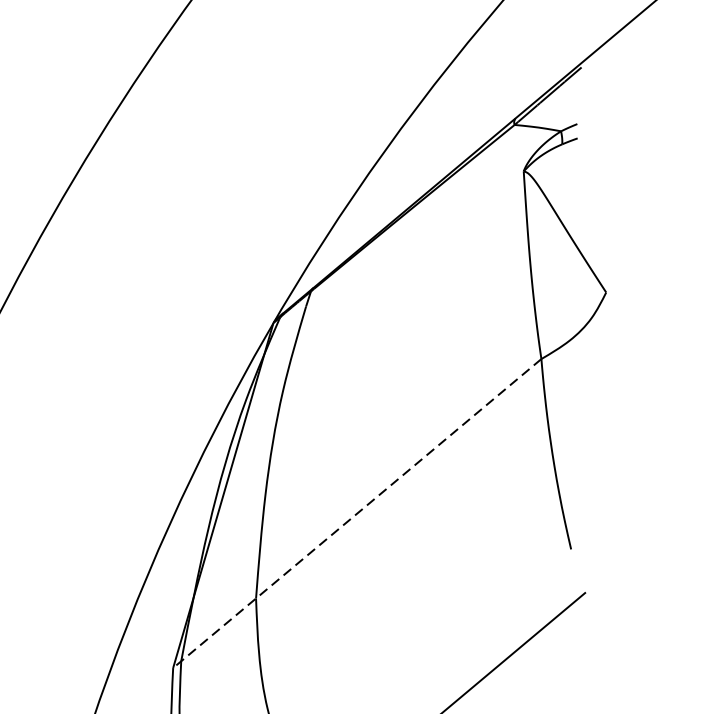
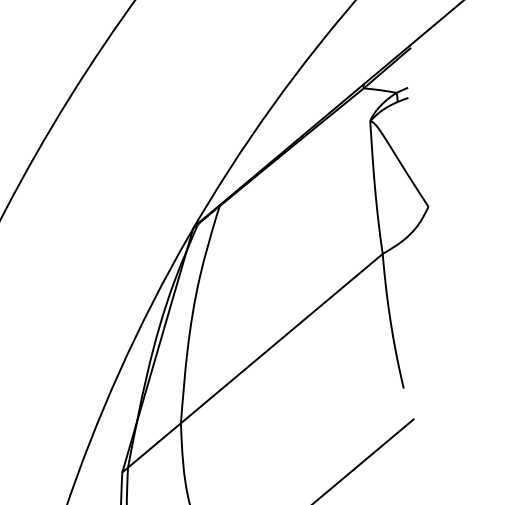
line: (357, 513) -> (252, 363), dashed -> solid

